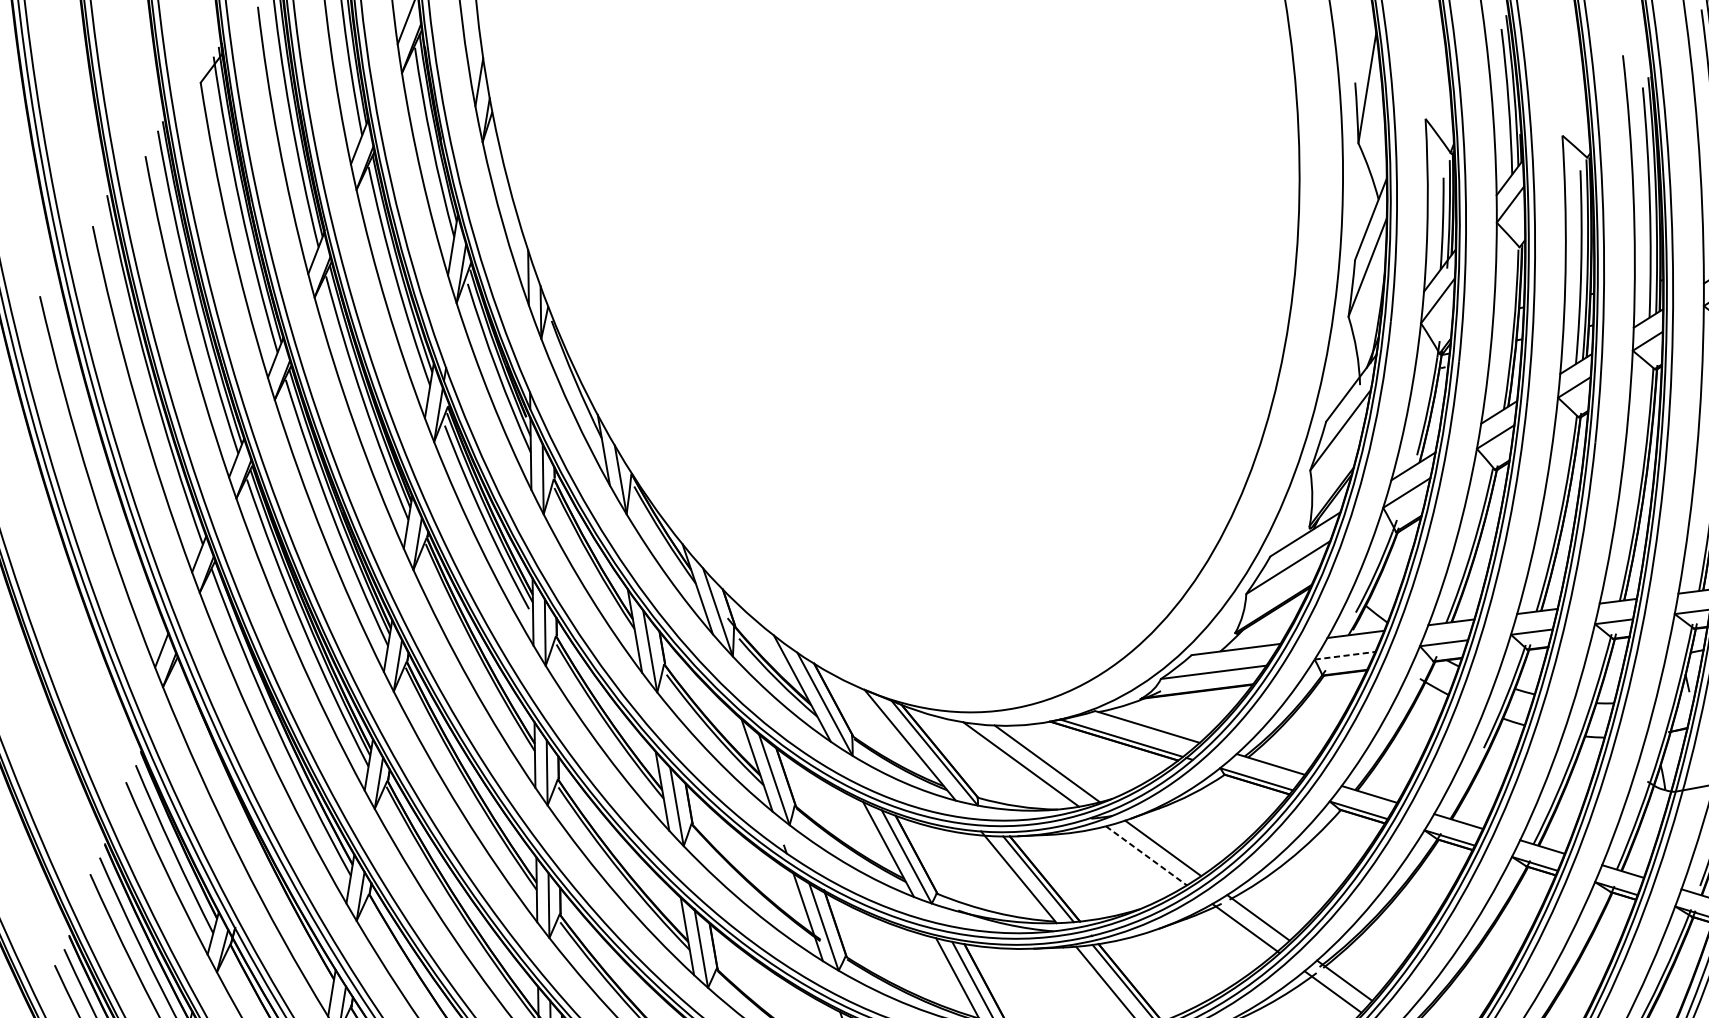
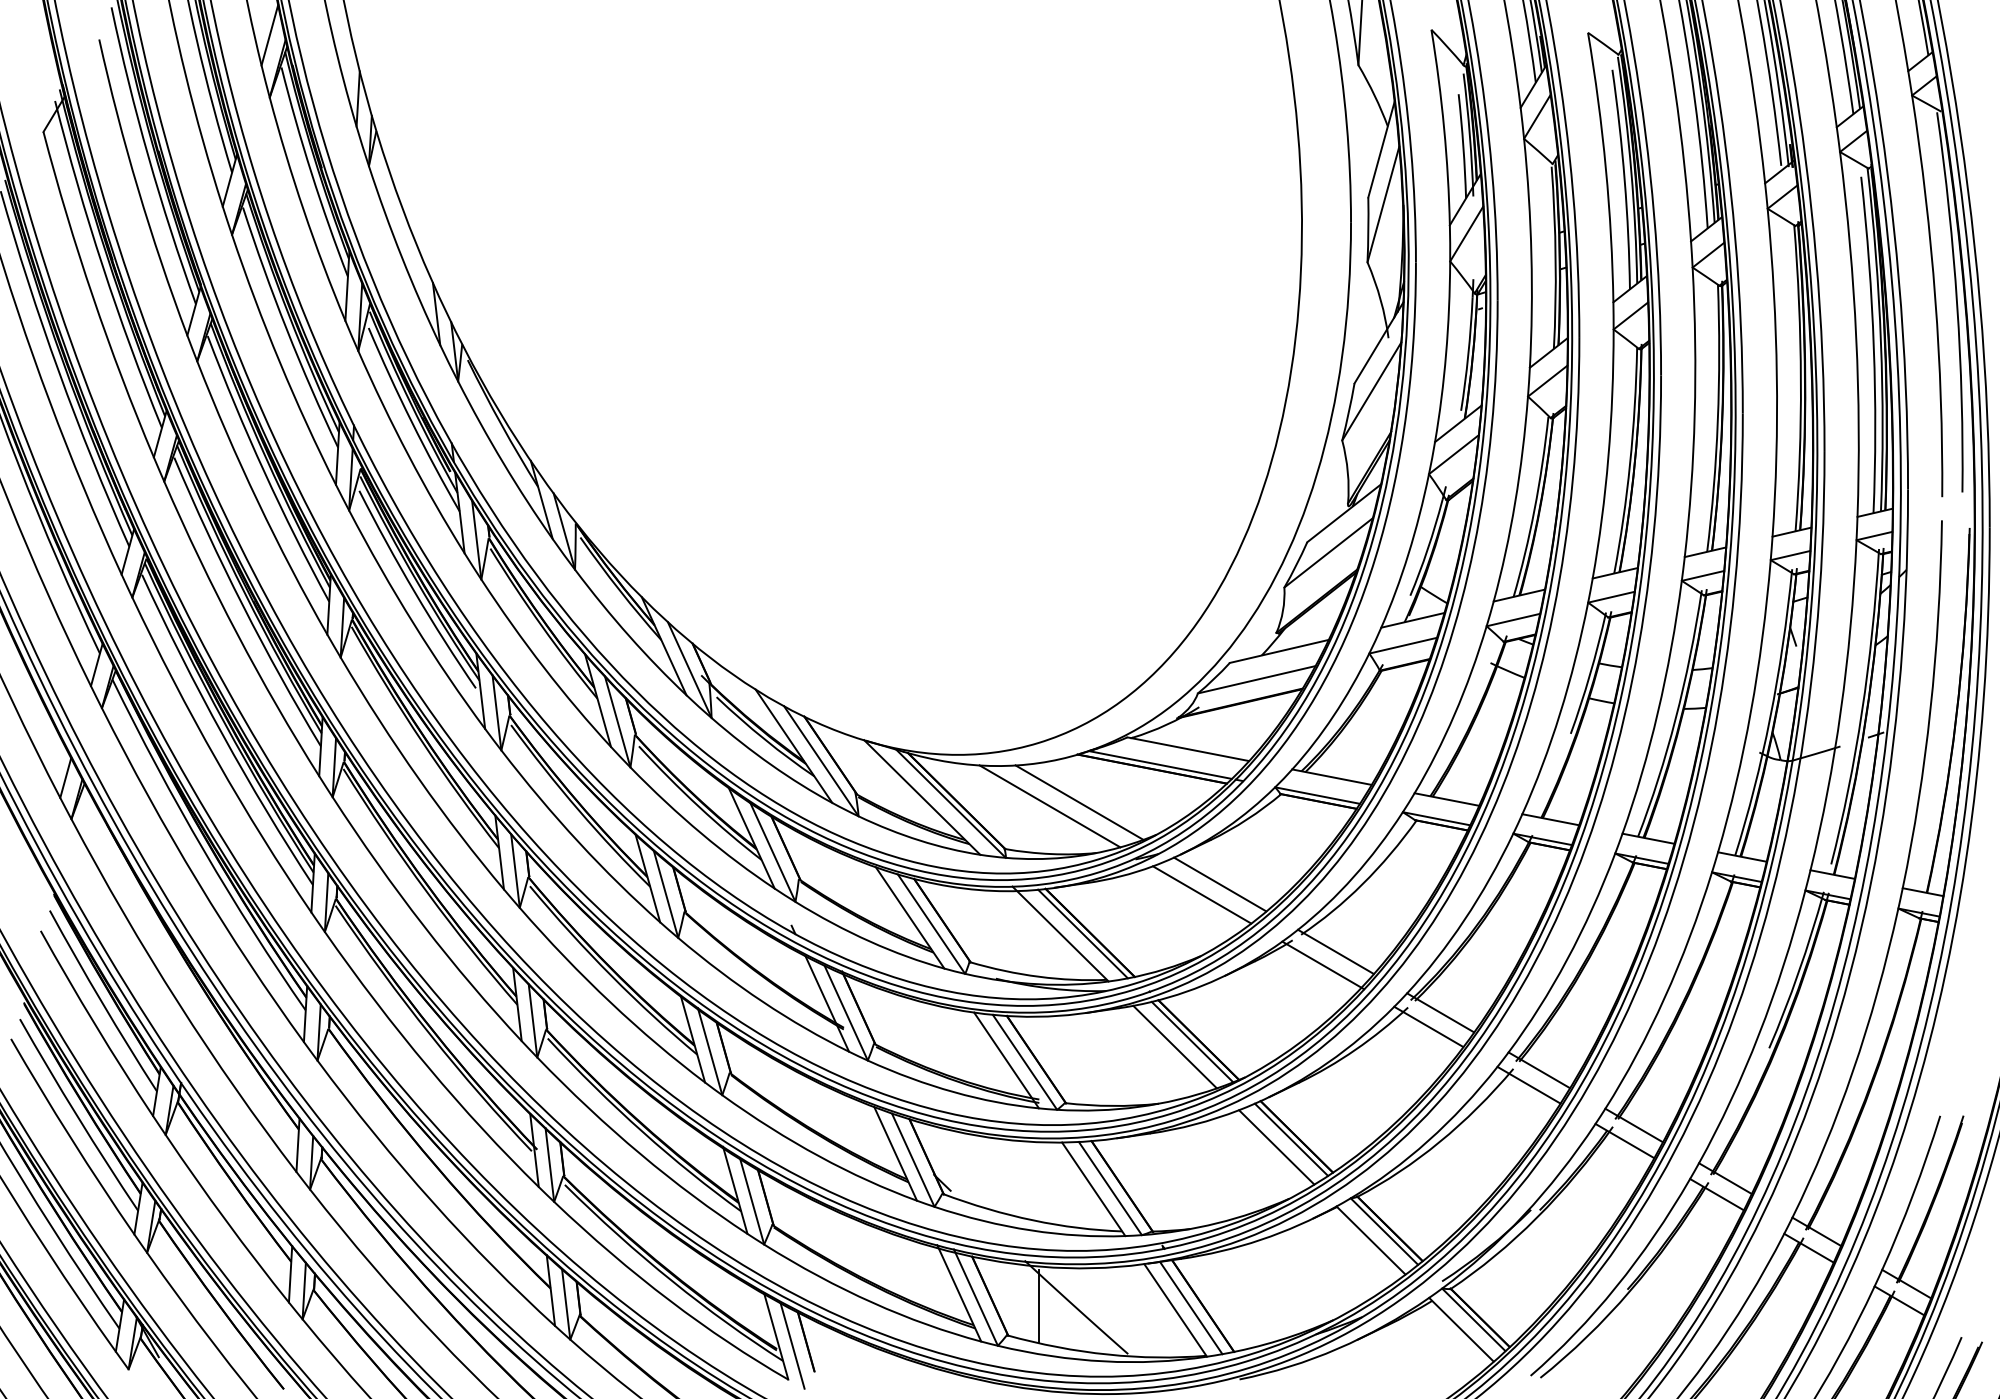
line: (1345, 655) -> (1403, 645), dashed -> solid
line: (1146, 855) -> (1202, 894), dashed -> solid

